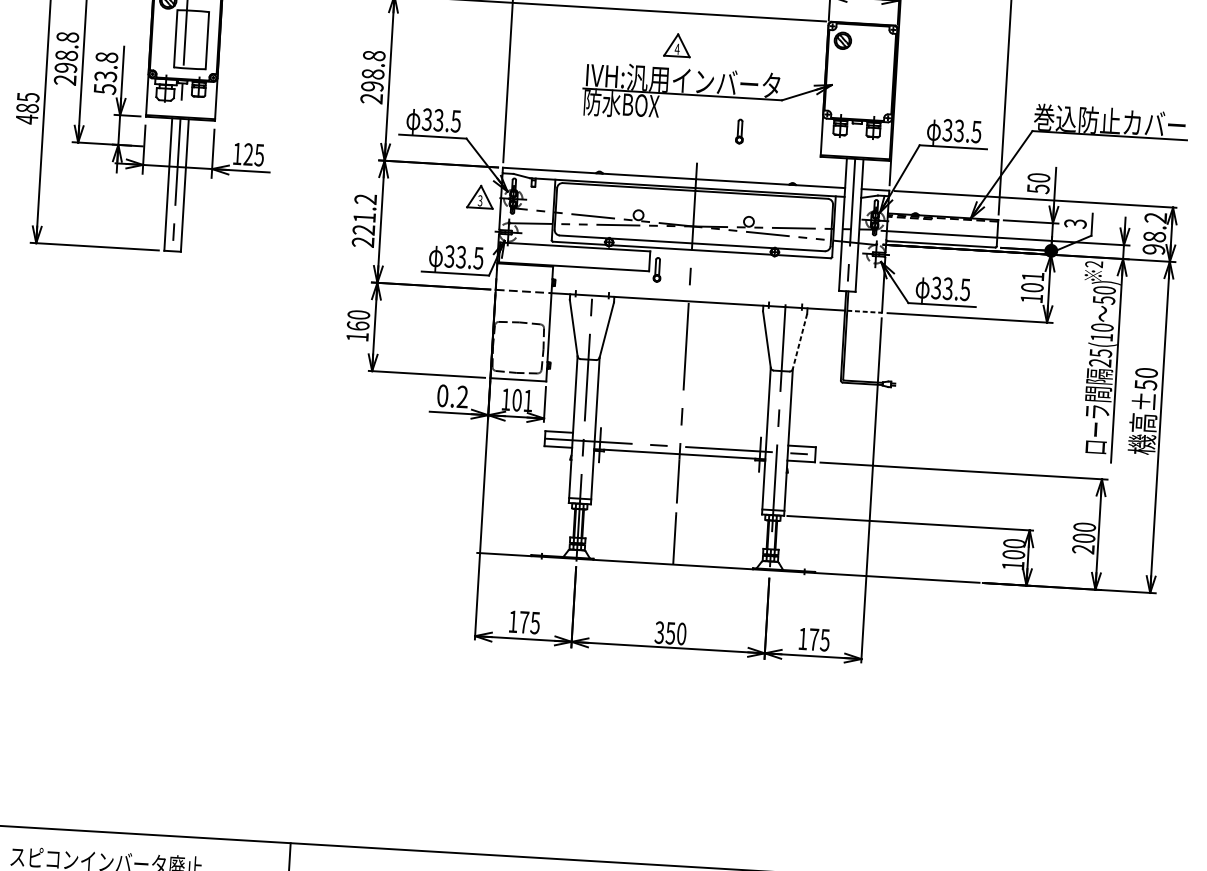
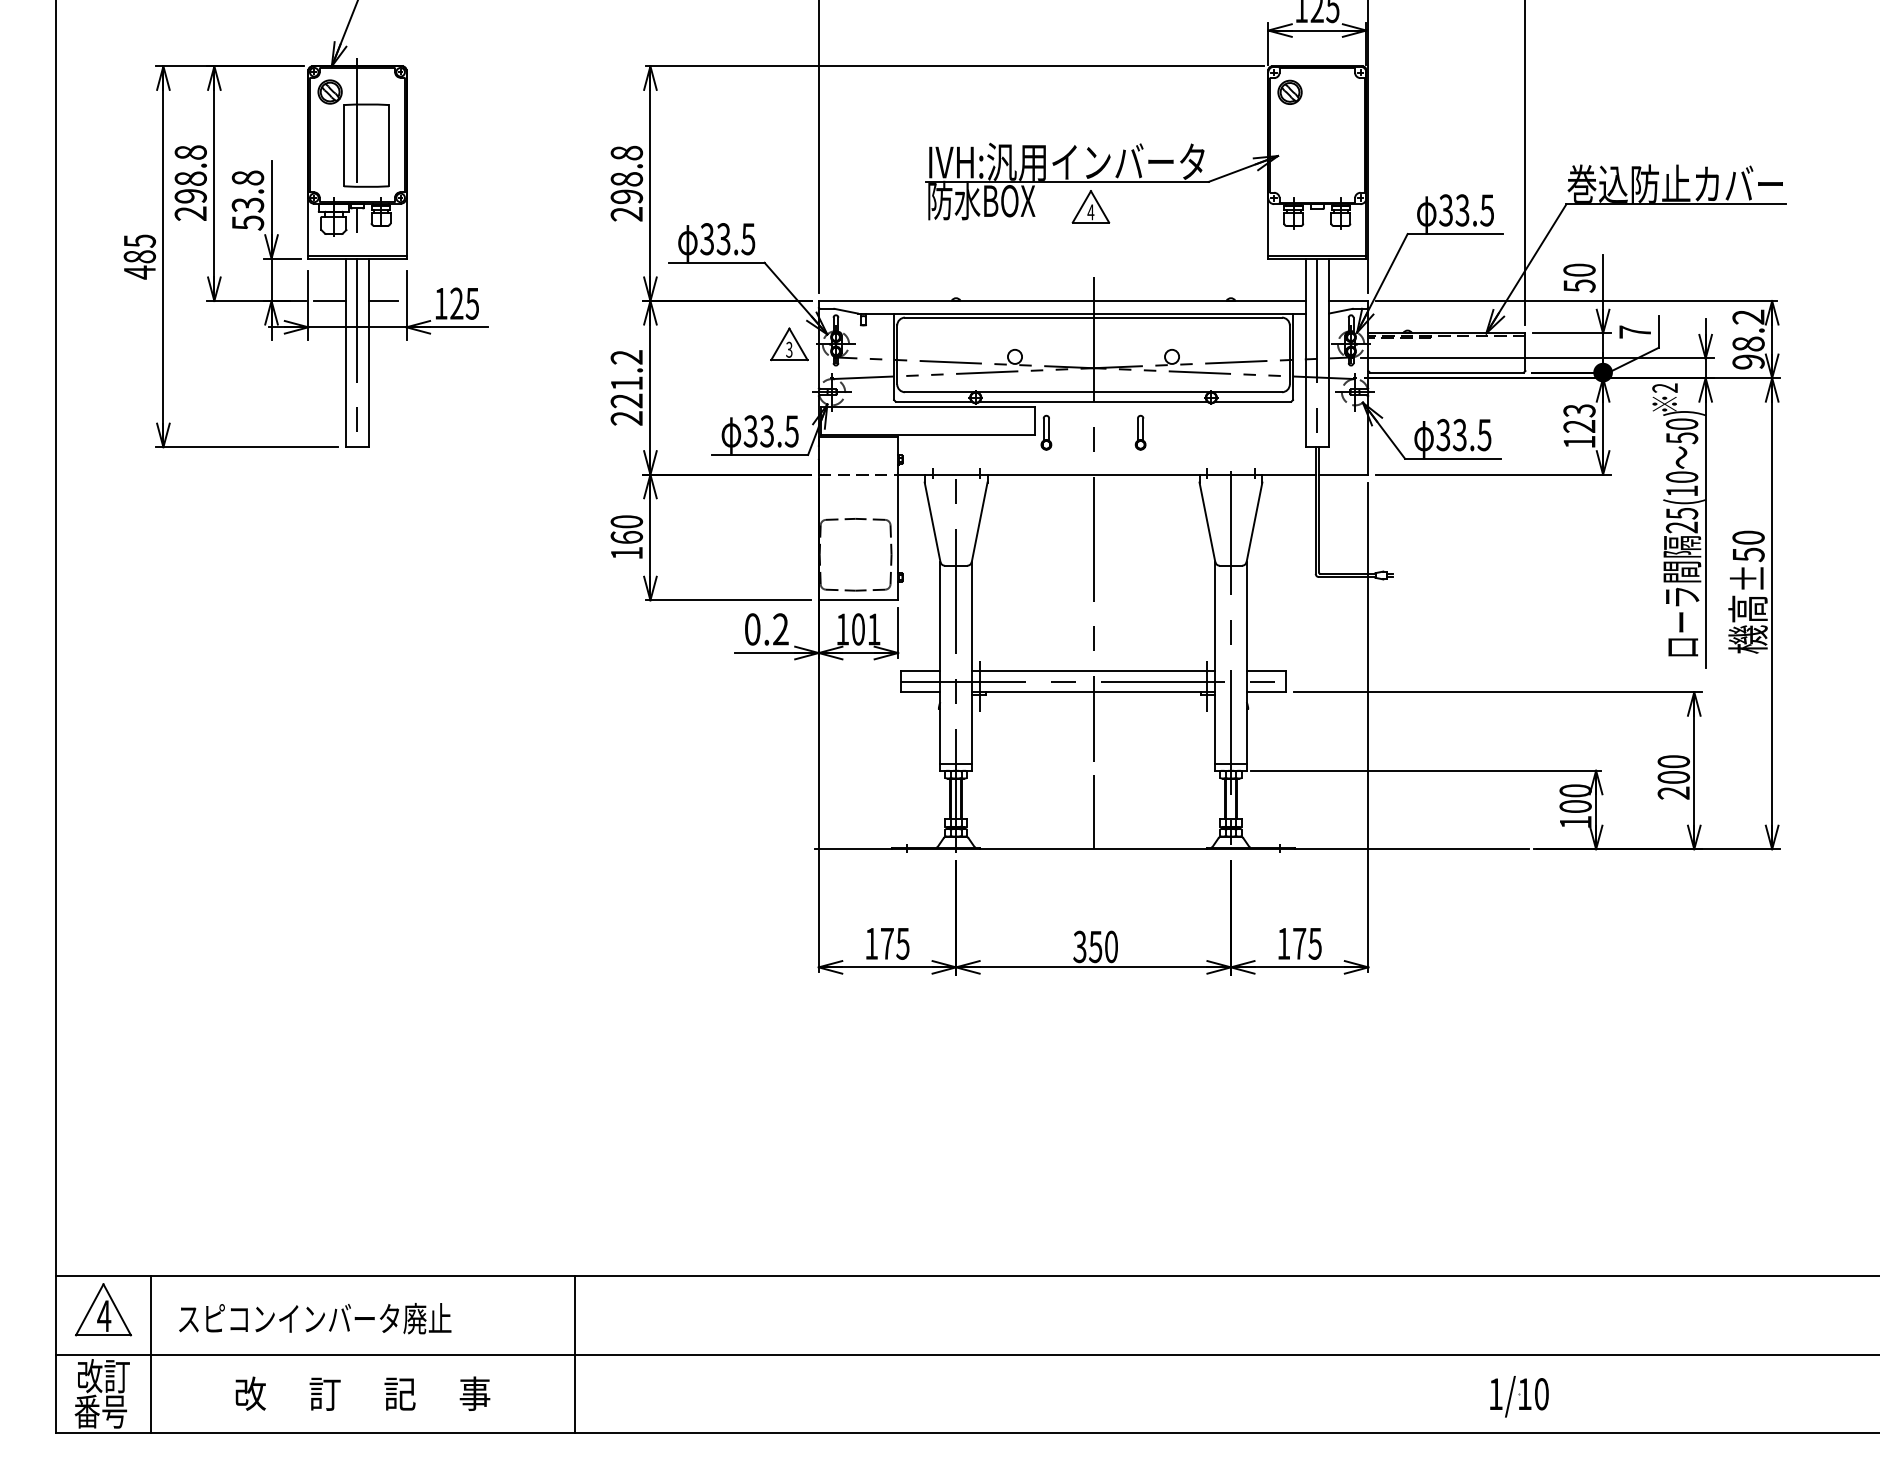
part: (677, 45) -> (1090, 206), moved
part: (739, 131) -> (1140, 432), moved
line: (159, 146) -> (329, 300), added
line: (197, 149) -> (383, 300), added
text: (1075, 223) -> (1635, 331), 3 -> 7
text: (1032, 282) -> (1579, 418), 101 -> 123
line: (864, 311) -> (1343, 474), dashed -> solid
line: (799, 341) -> (1254, 522), dashed -> solid
line: (680, 438) -> (1093, 670), added

